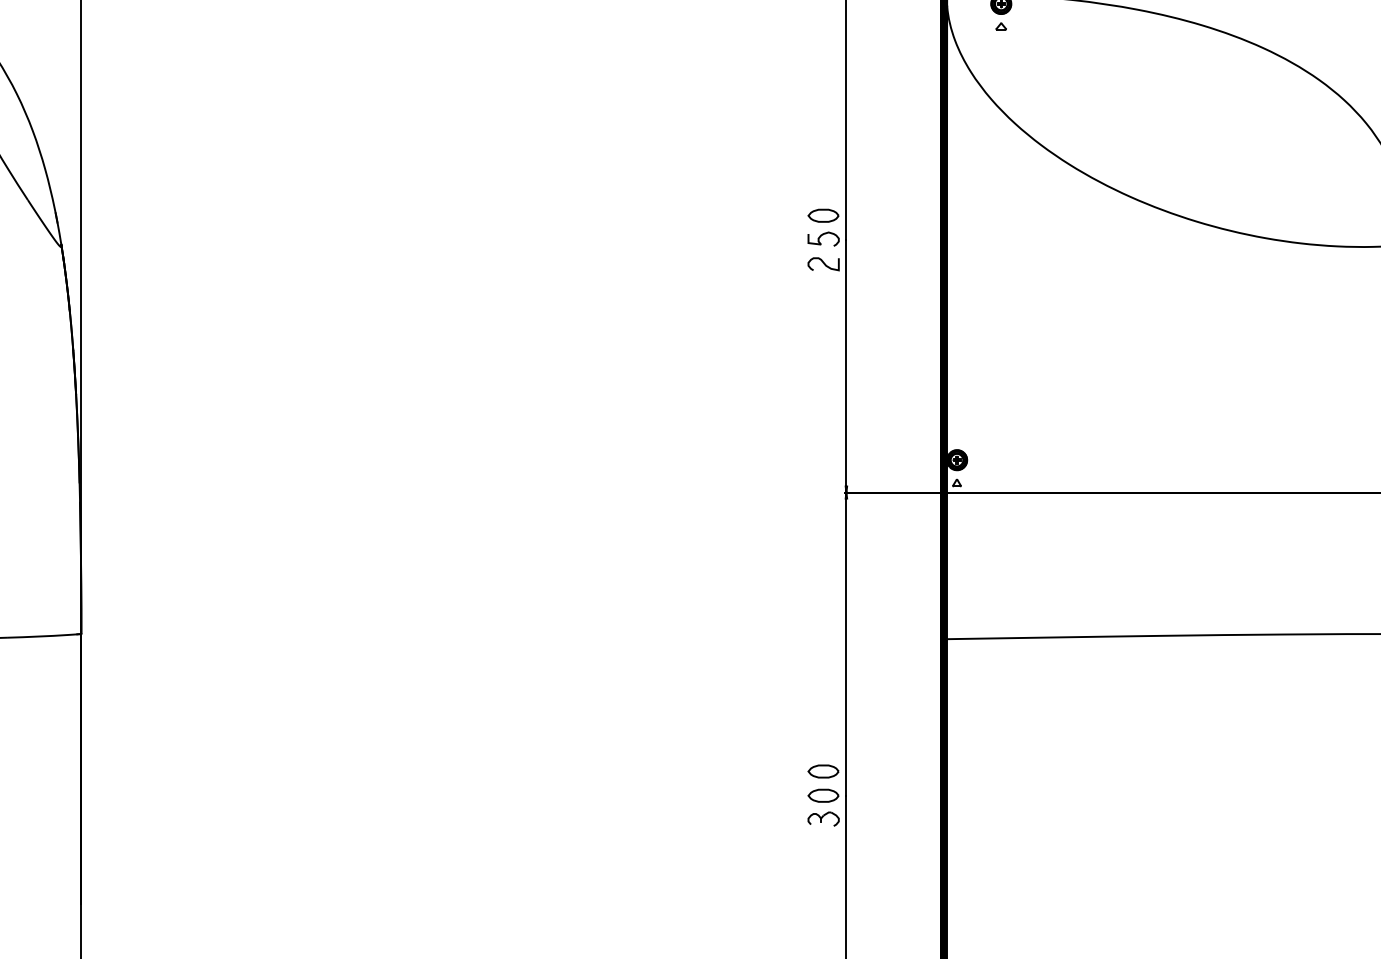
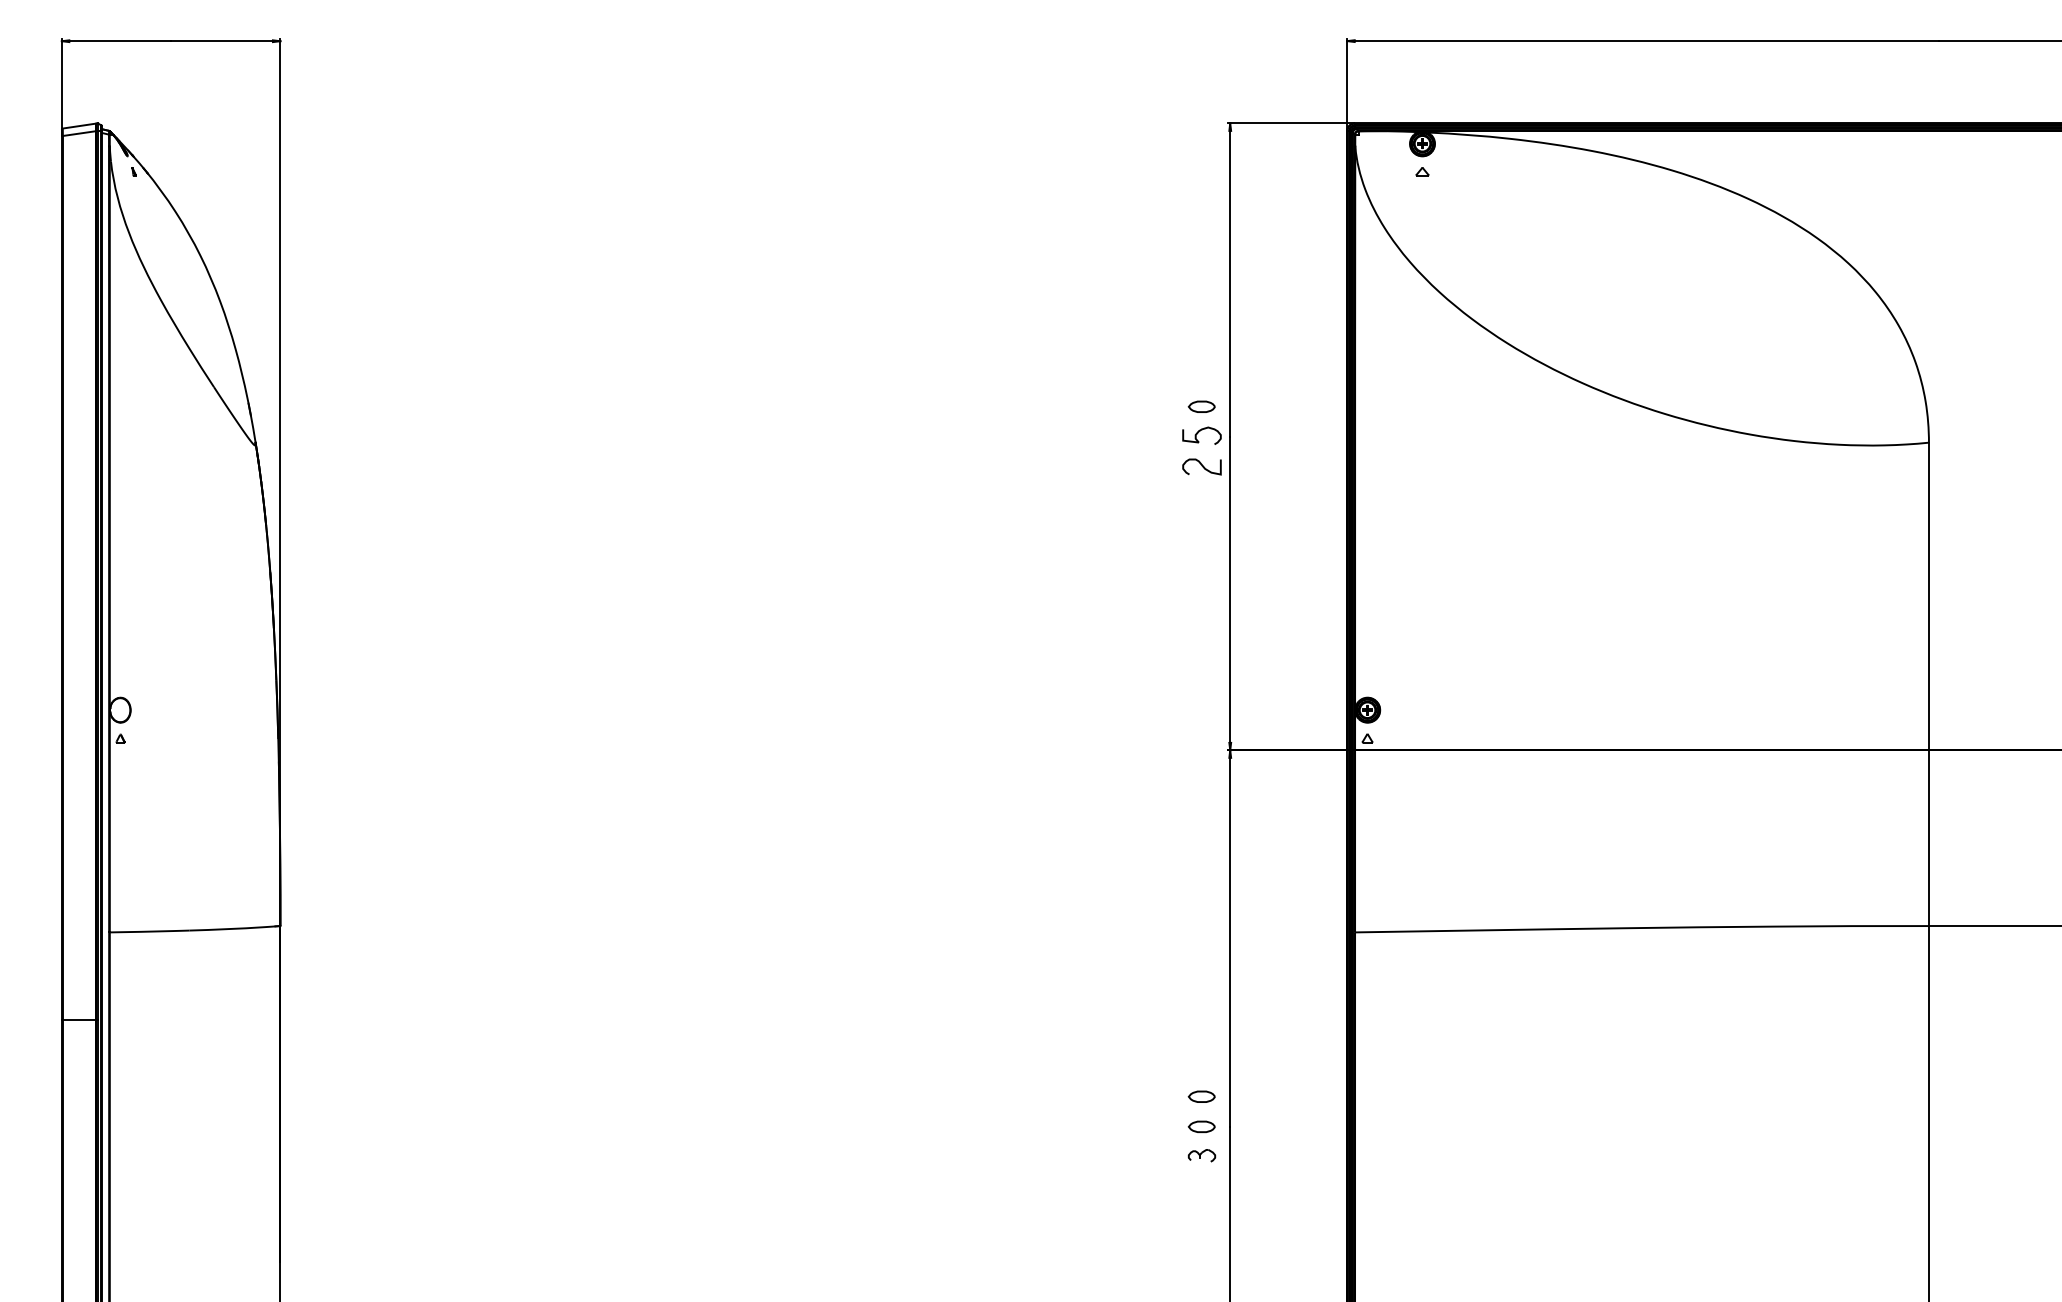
part: (823, 215) -> (1201, 406), size x0.7
part: (823, 771) -> (1201, 1096), size x0.7
part: (823, 795) -> (1201, 1126), size x0.7
part: (823, 818) -> (1201, 1155), size x0.7

